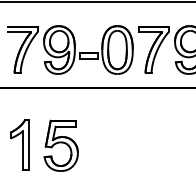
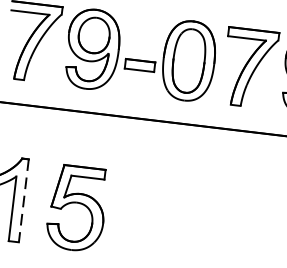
line: (29, 145) -> (24, 201), solid -> dashed

